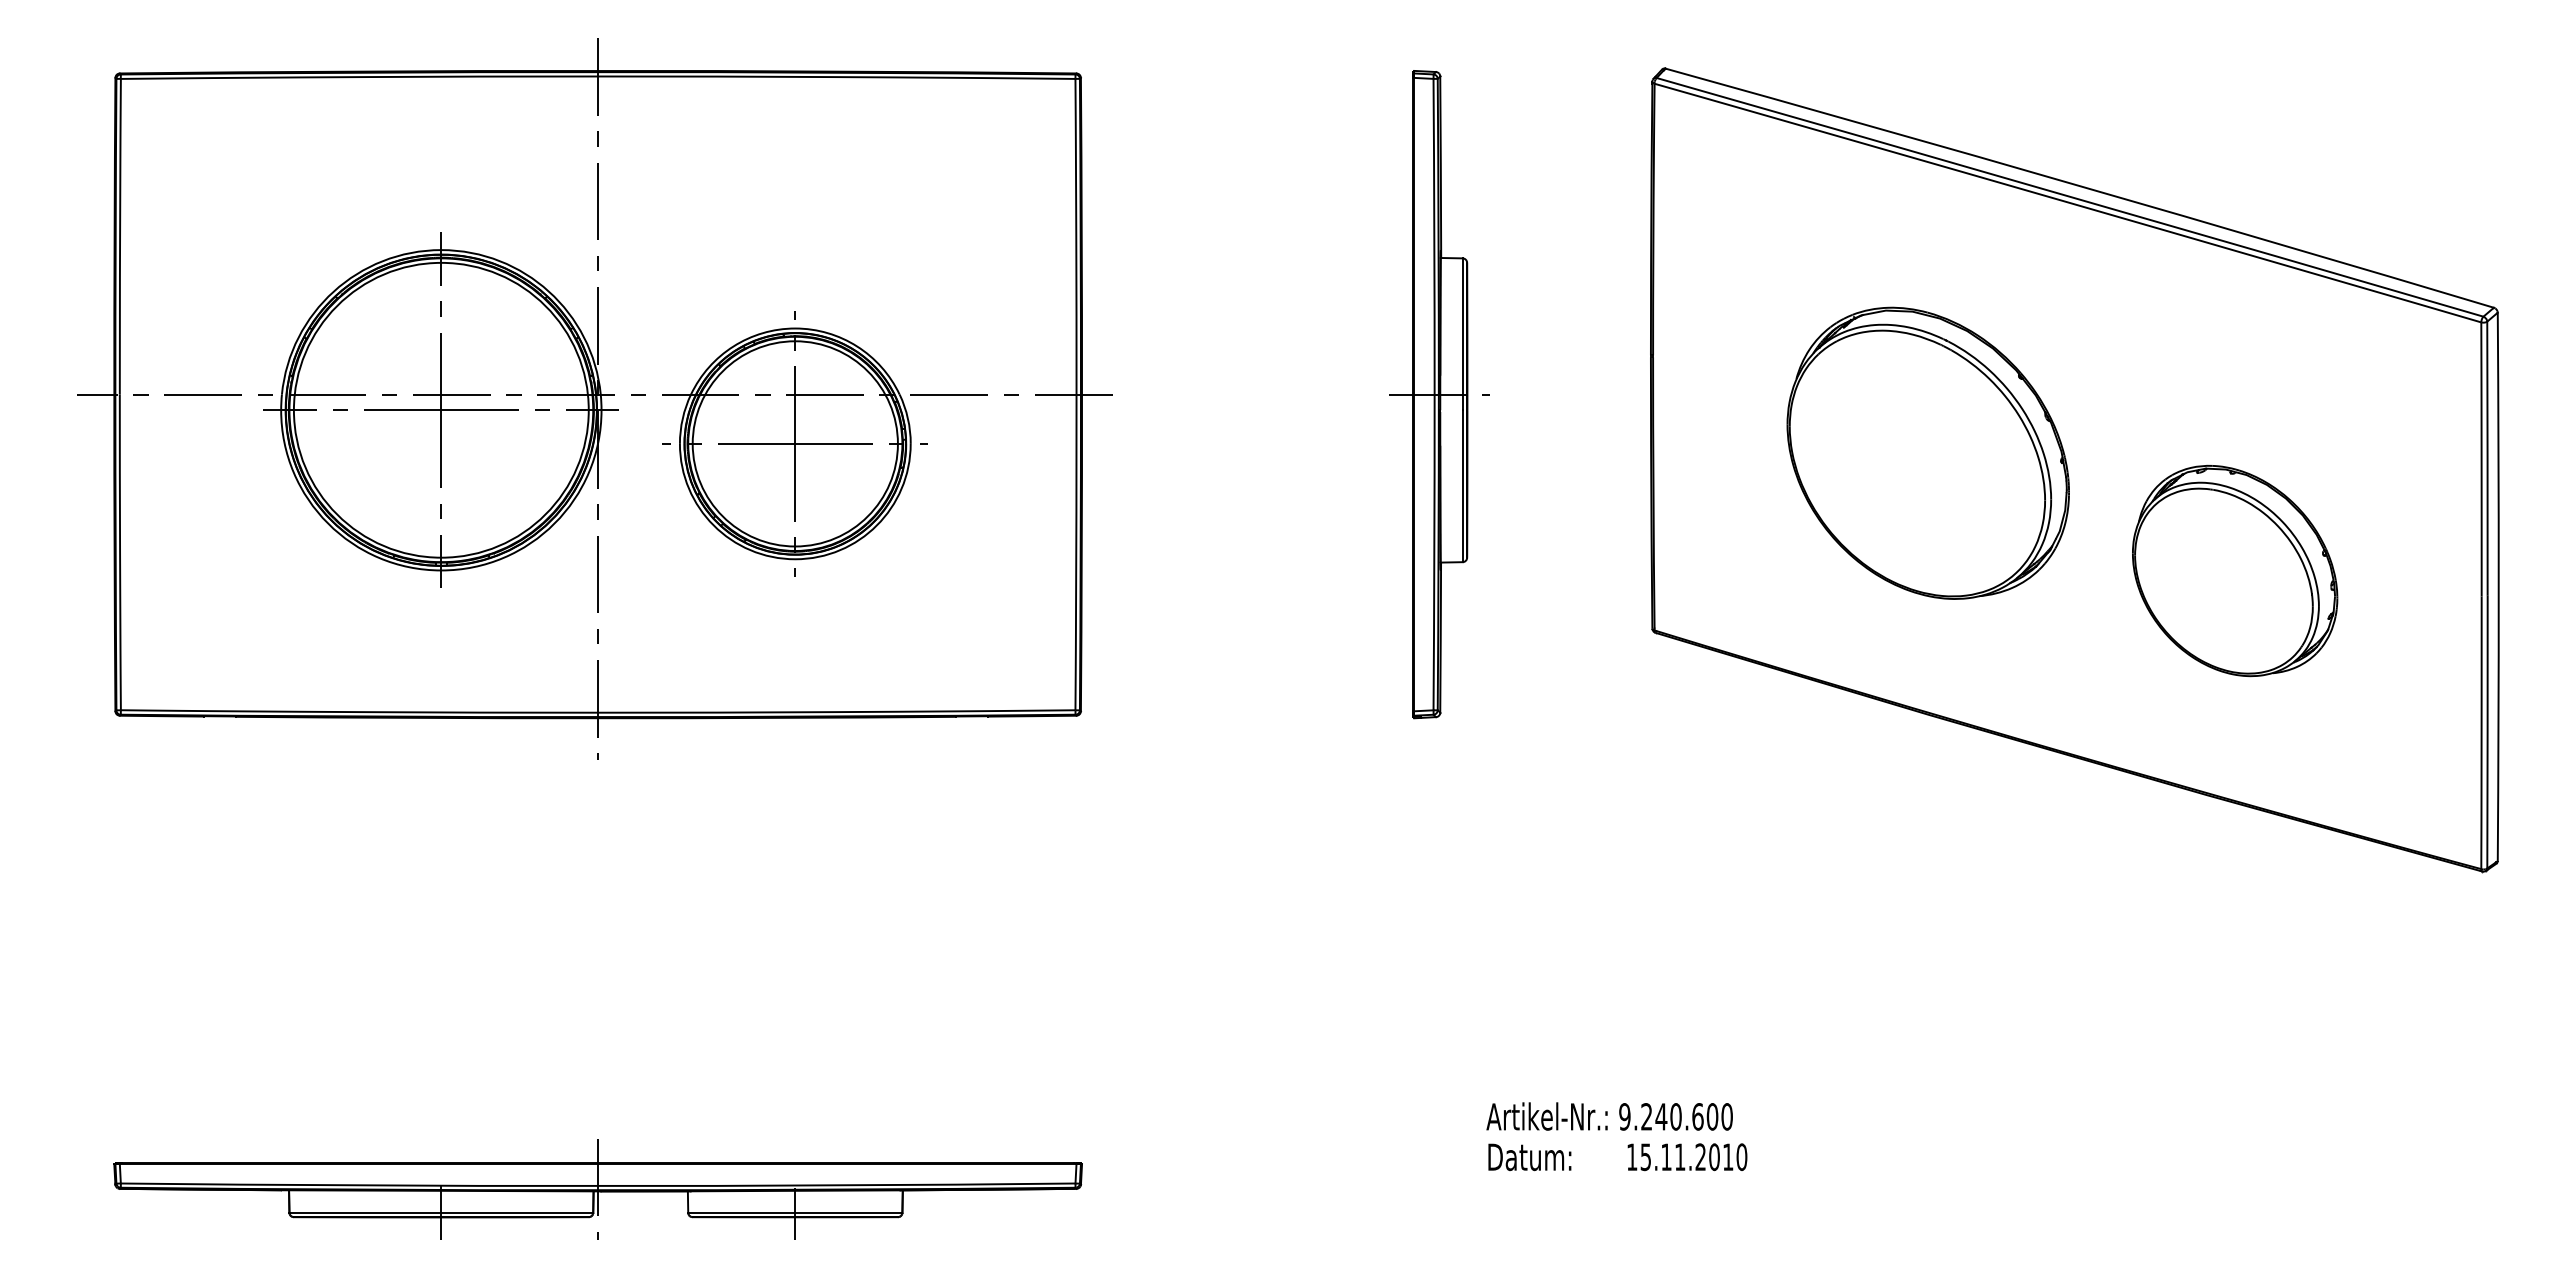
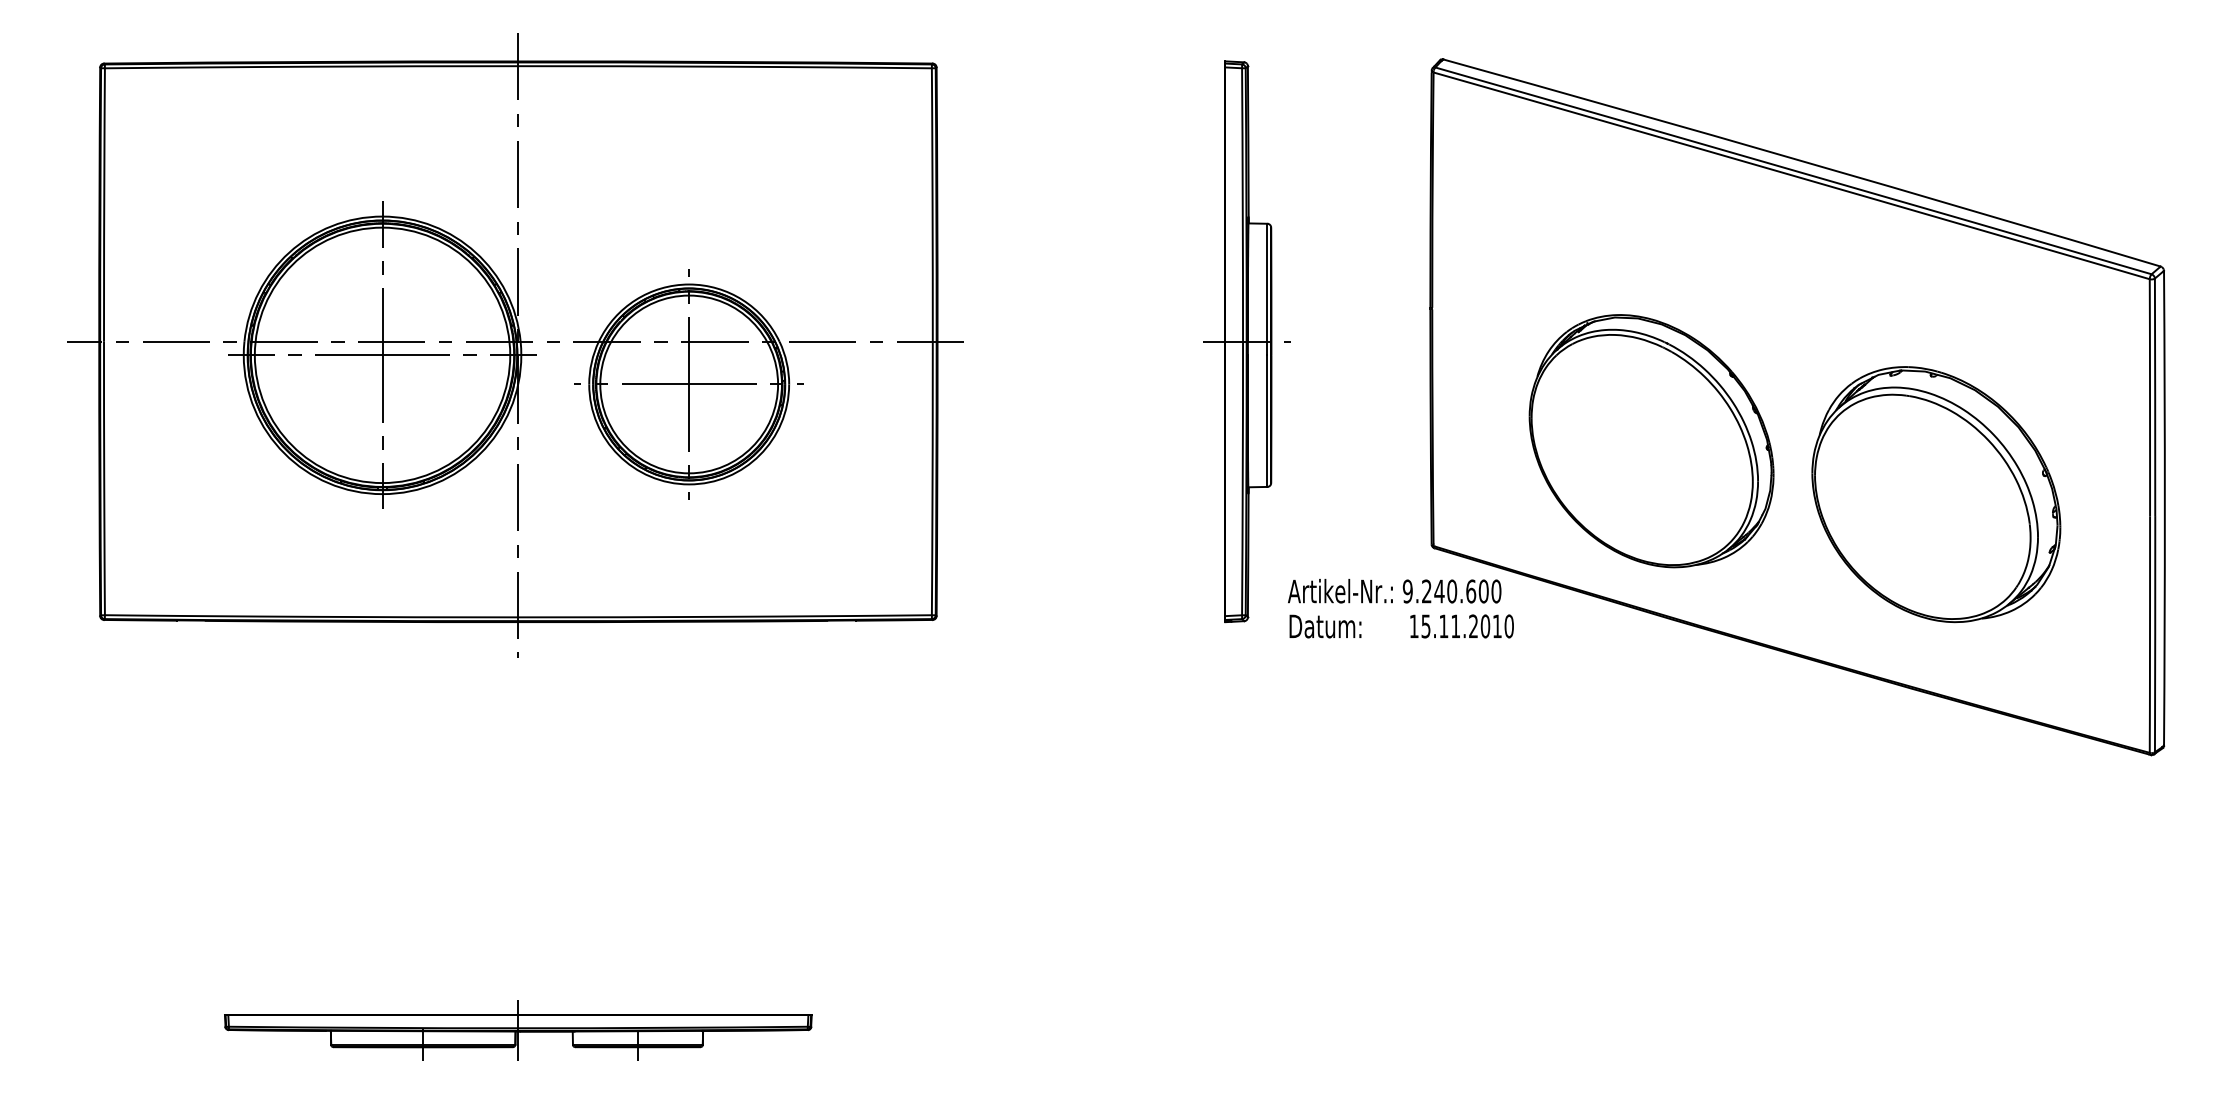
part: (1927, 452) -> (1650, 440), moved
part: (2235, 570) -> (1936, 494), size x1.4
text: (1616, 1136) -> (1400, 608), moved
part: (597, 1189) -> (517, 1030), size x0.7

